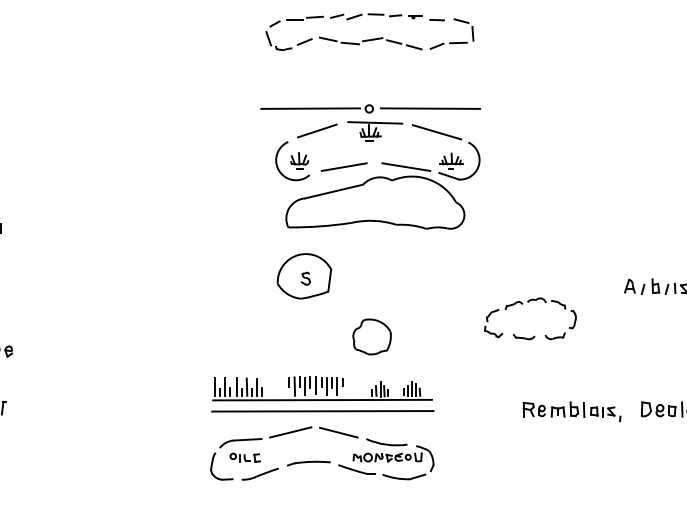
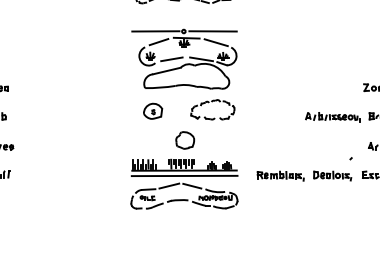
part: (305, 274) -> (153, 110), size x0.71
part: (529, 303) -> (212, 102), moved
part: (322, 427) -> (184, 183), moved

